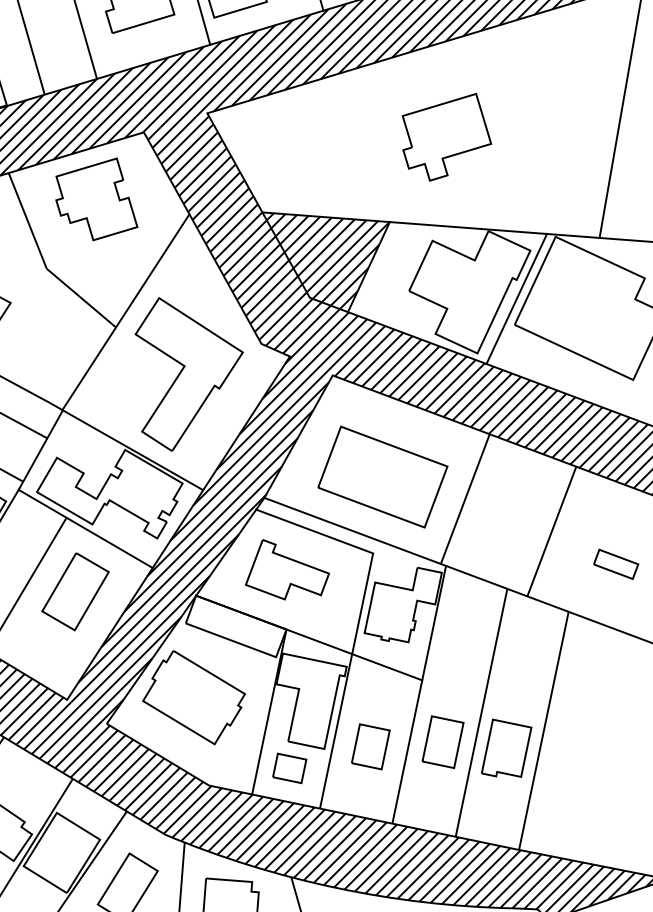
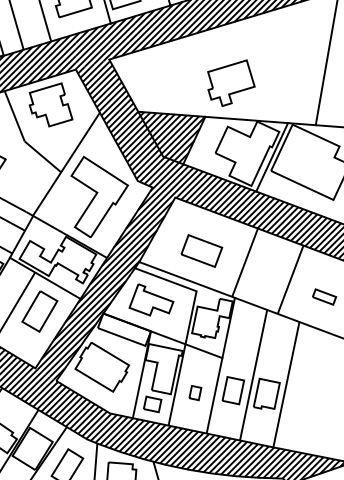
part: (447, 135) -> (231, 82), moved
part: (382, 475) -> (201, 250), size x0.6
part: (371, 745) -> (195, 392), size x0.6

